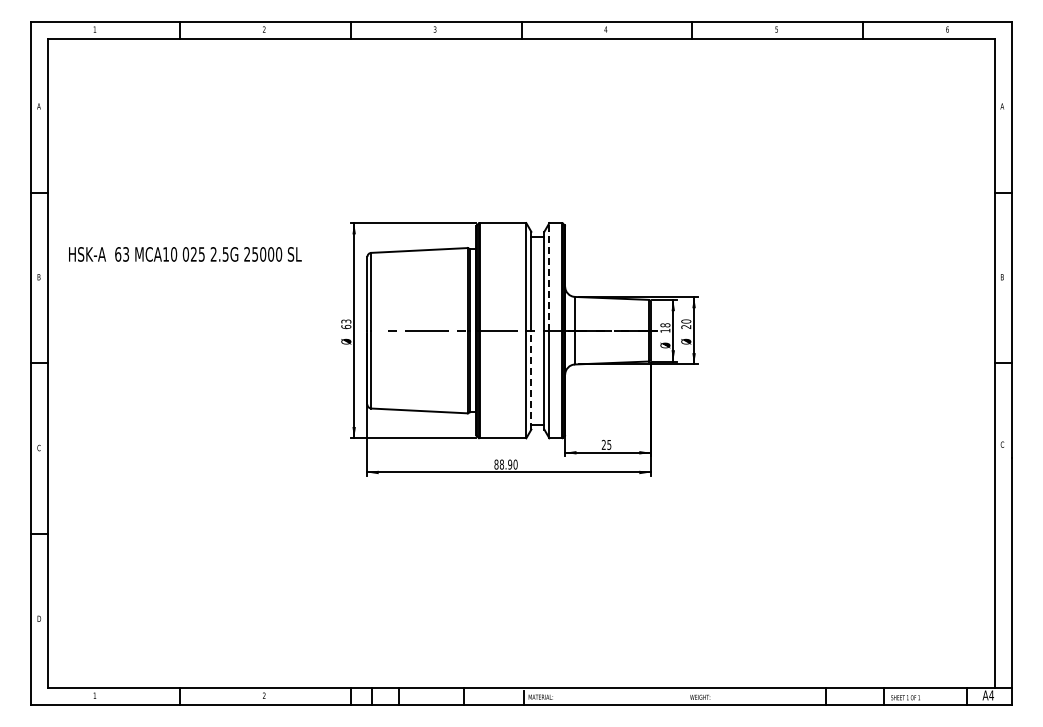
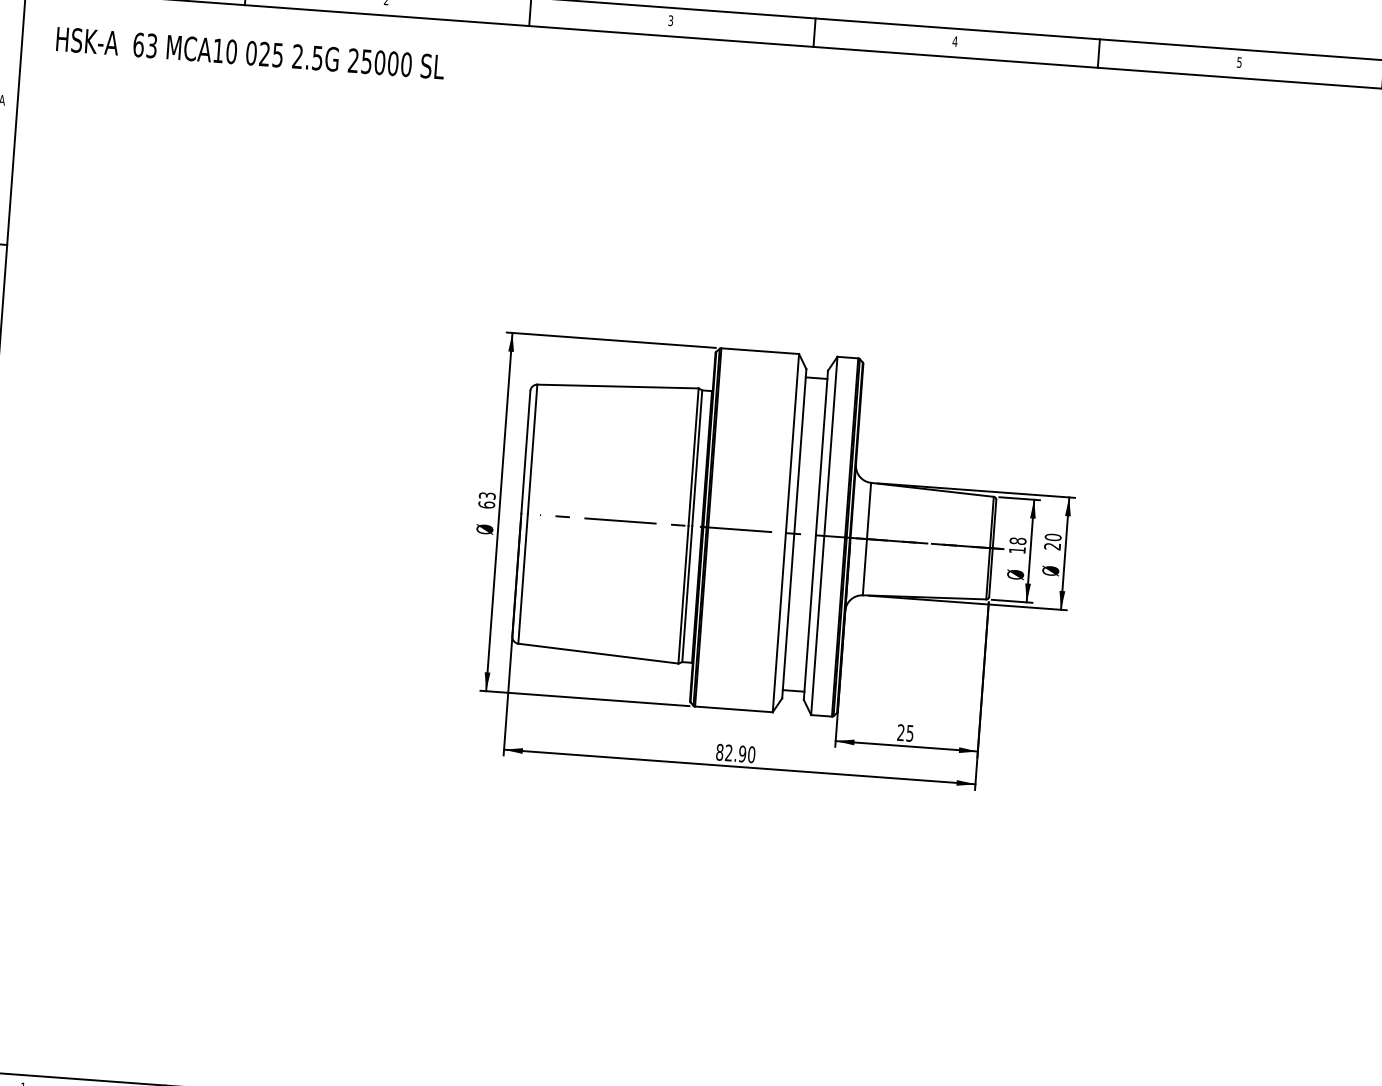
text: (185, 254) -> (250, 53), moved
line: (549, 276) -> (831, 445), dashed -> solid
line: (531, 379) -> (788, 614), dashed -> solid
text: (501, 464) -> (728, 752), 88.90 -> 82.90

